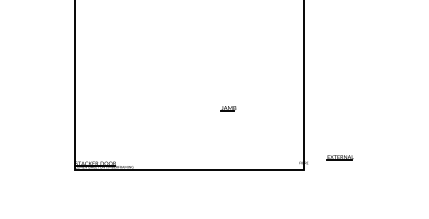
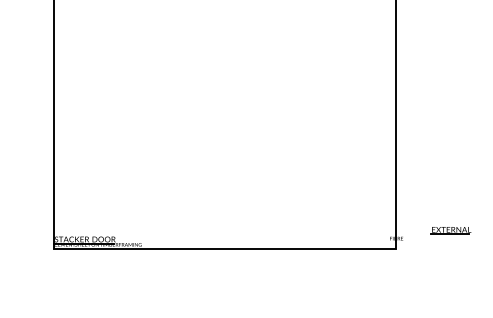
part: (228, 108) -> (283, 157), removed

